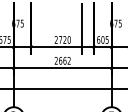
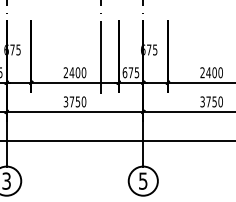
text: (62, 39) -> (74, 72), 2720 -> 2400
text: (102, 39) -> (130, 72), 605 -> 675
text: (62, 60) -> (74, 101), 2662 -> 3750

